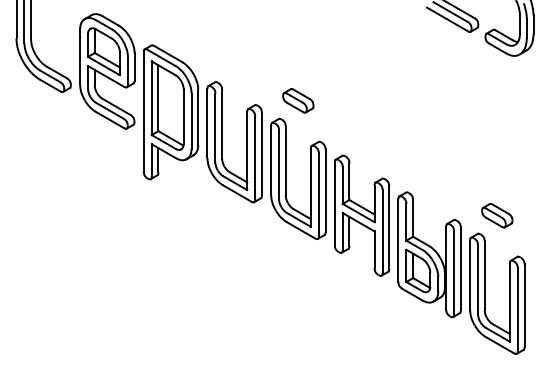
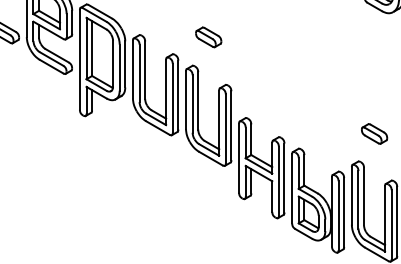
part: (298, 100) -> (208, 37), moved
part: (497, 215) -> (374, 133), moved
part: (397, 236) -> (291, 185), moved

